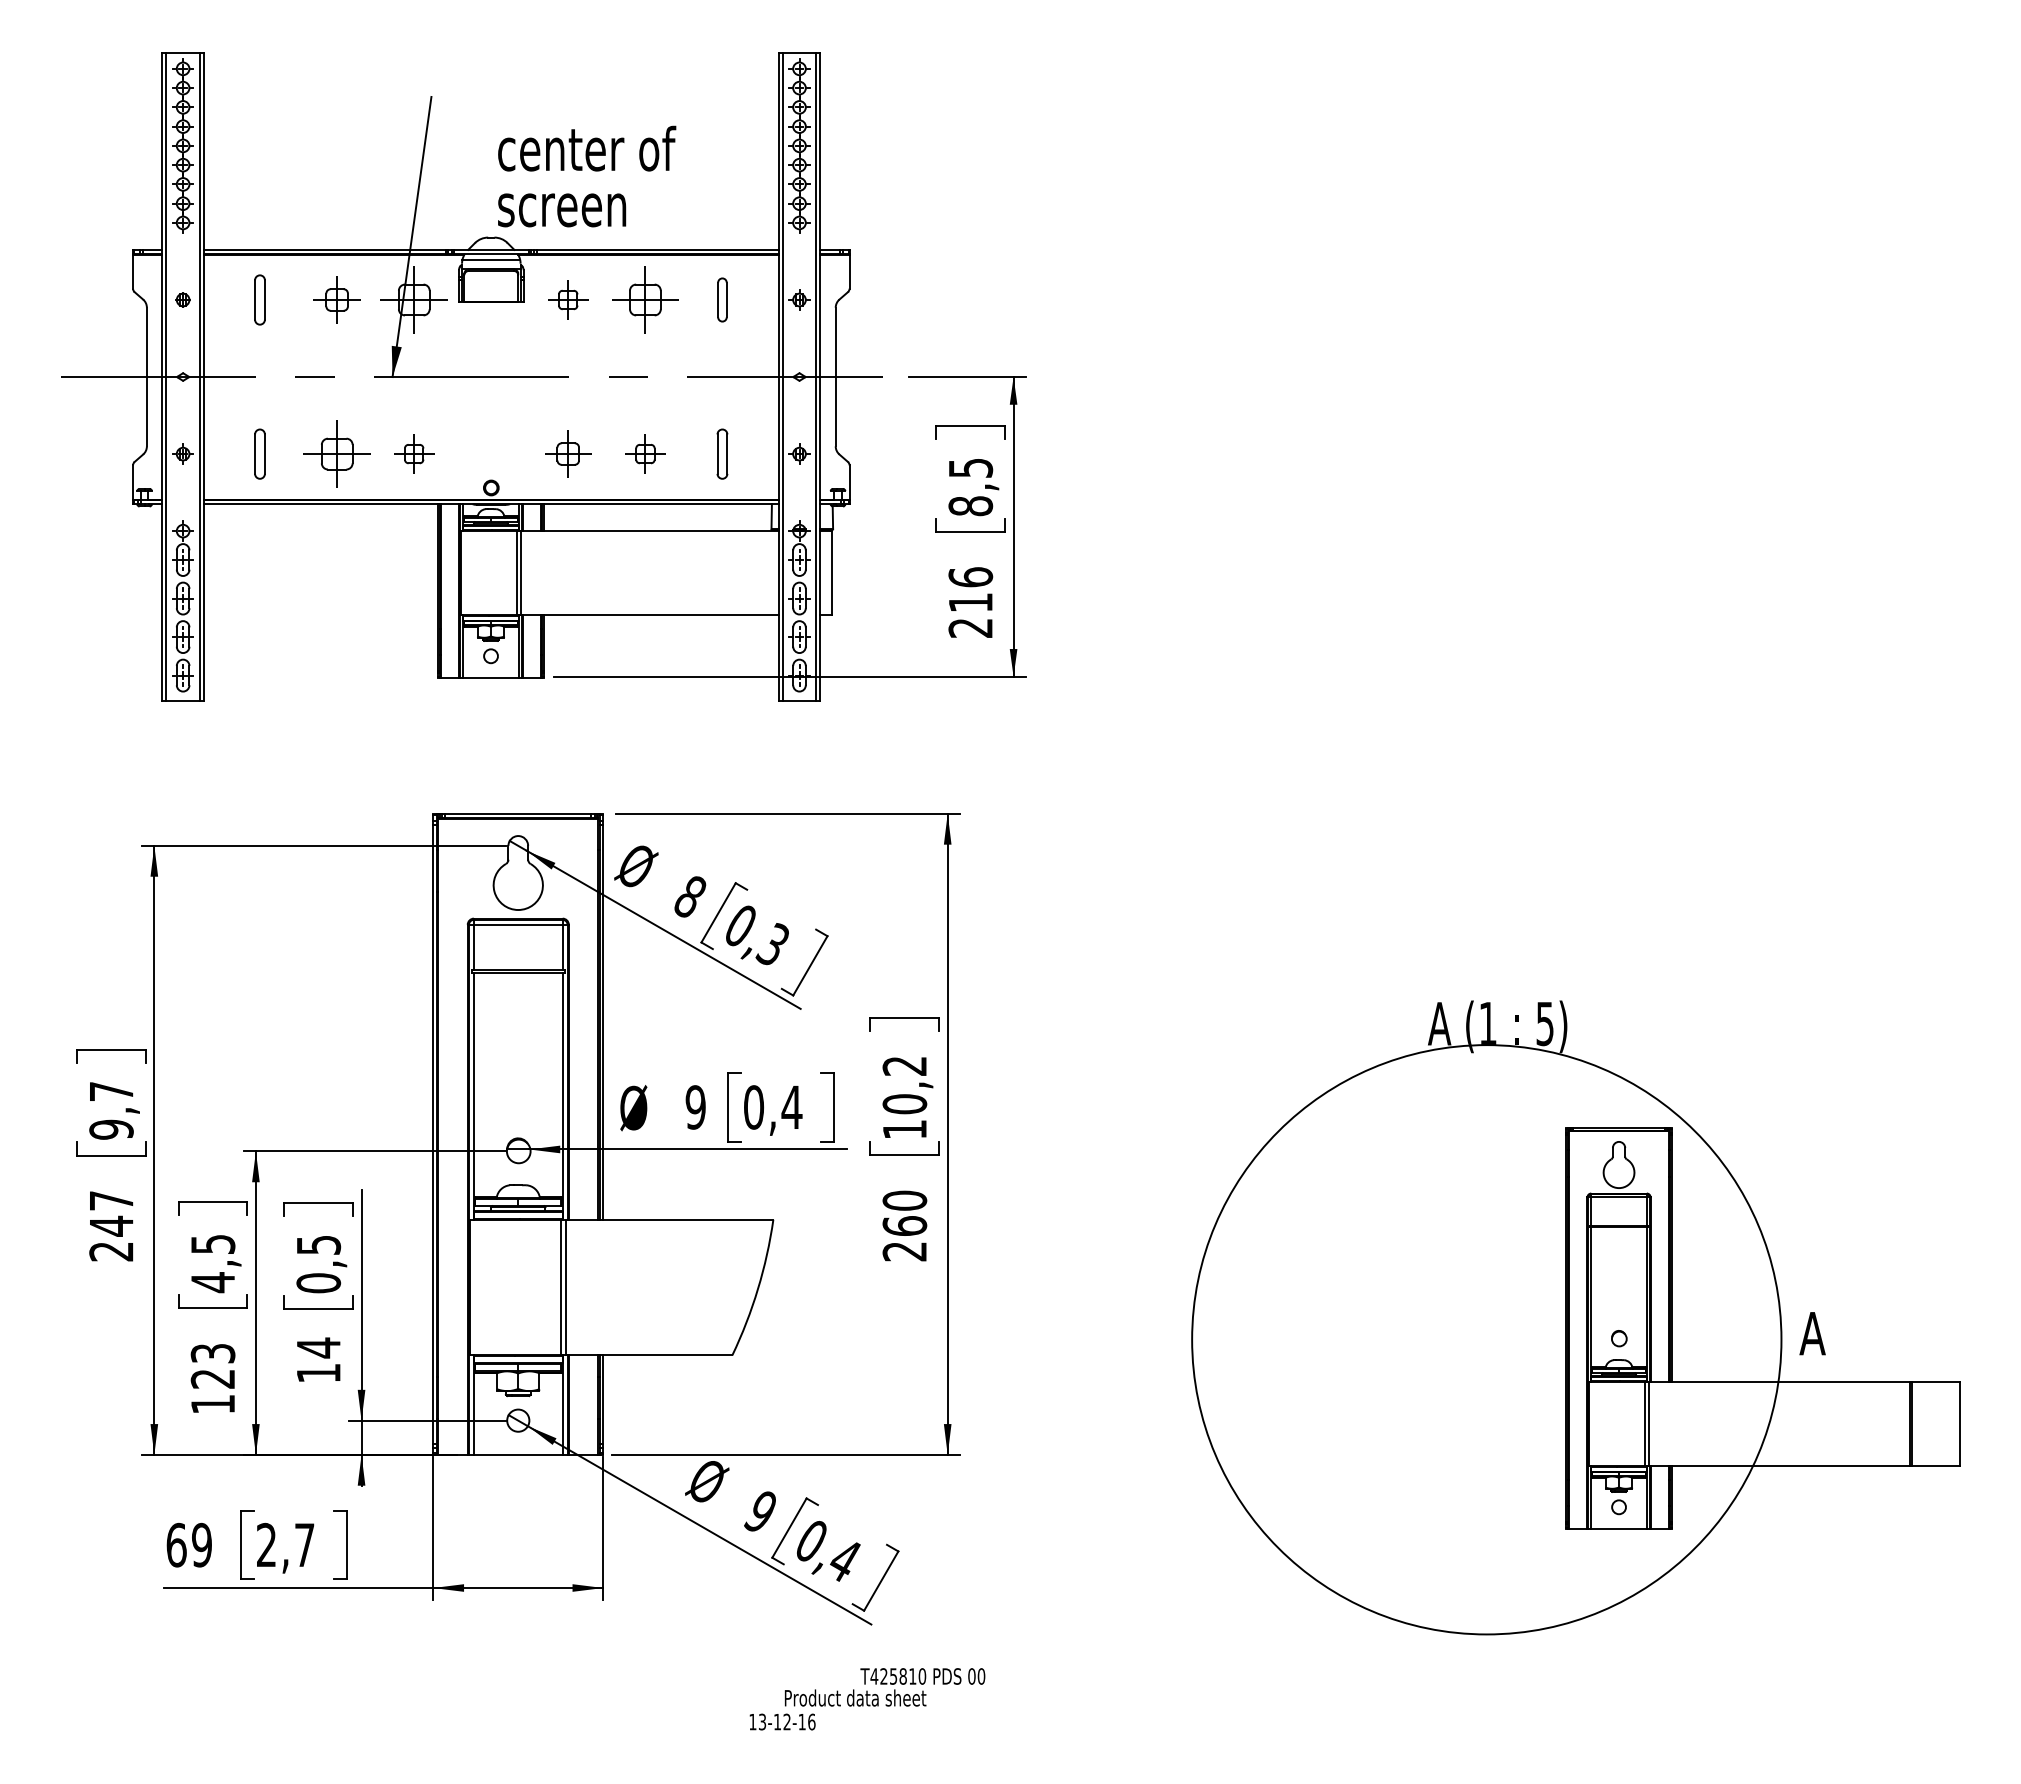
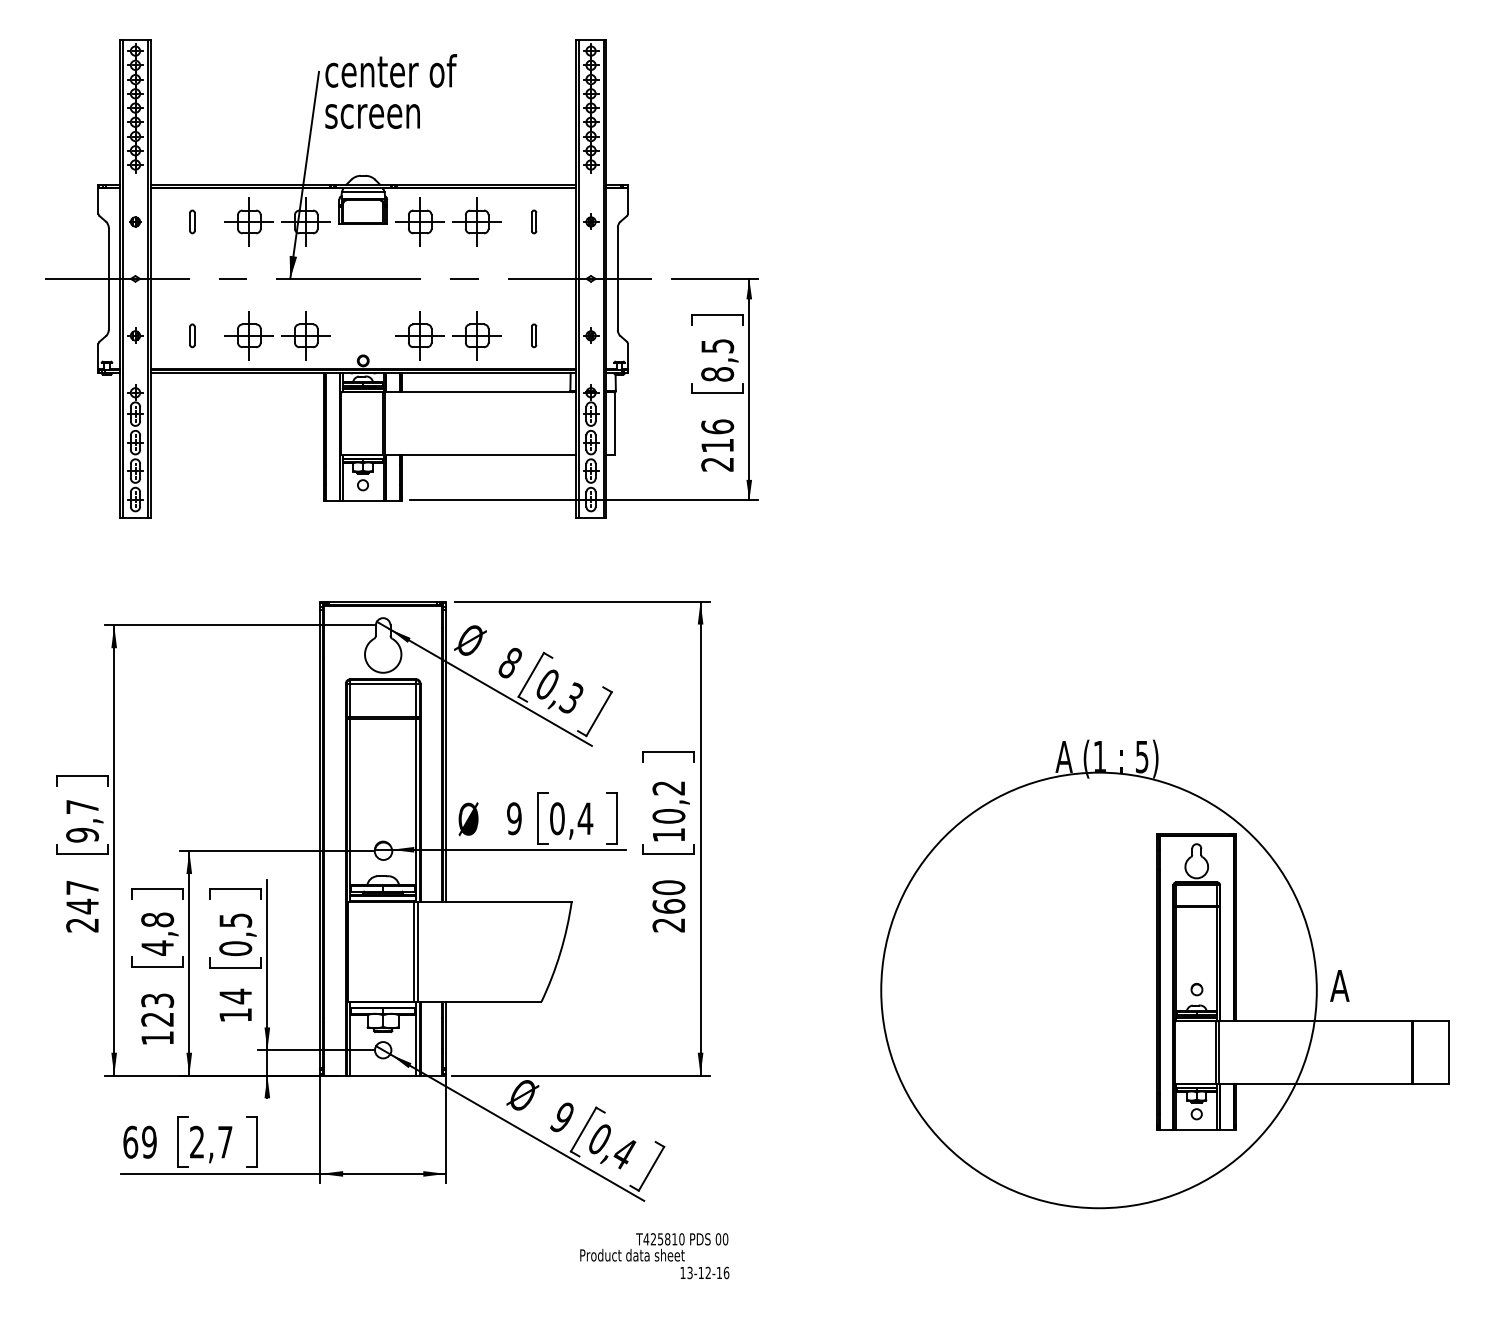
text: (587, 176) -> (391, 91), moved
part: (260, 299) -> (192, 221), size x0.62
part: (336, 299) -> (248, 221), size x1.43
part: (567, 299) -> (419, 221), size x1.67
part: (722, 299) -> (534, 221), size x0.71
part: (260, 453) -> (192, 335), size x0.62
part: (413, 453) -> (305, 335), size x1.67
part: (567, 453) -> (419, 335), size x1.43
part: (645, 453) -> (477, 335), size x1.67
part: (722, 453) -> (534, 335), size x0.62
text: (212, 1244) -> (157, 920), 4,5 -> 4,8
text: (782, 1721) -> (704, 1272), moved

